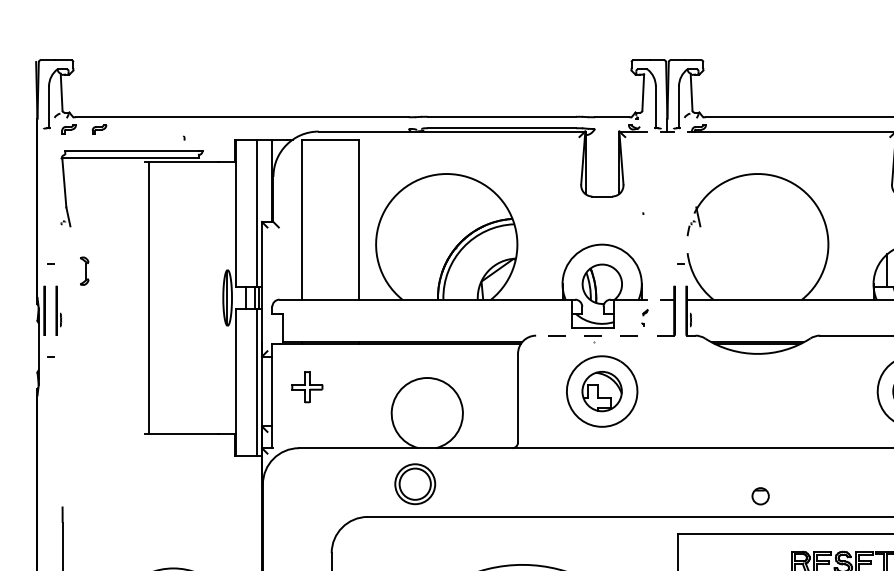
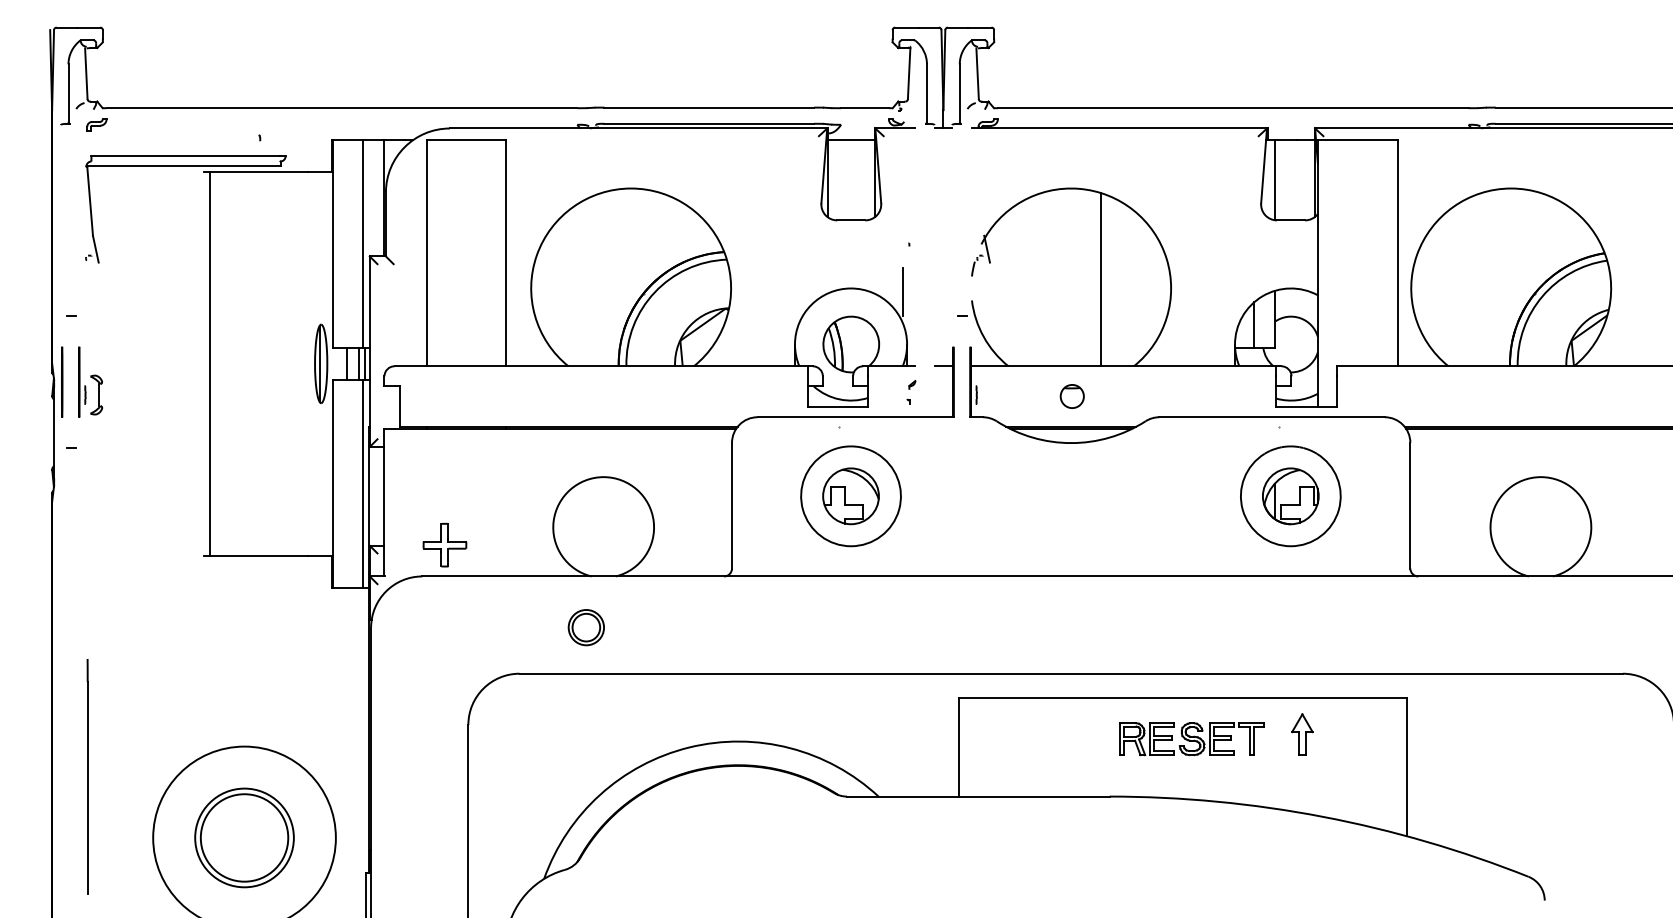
part: (99, 128) -> (139, 124), removed
line: (602, 139) -> (851, 139), added
line: (778, 238) -> (1100, 279), added
line: (638, 246) -> (902, 291), added
part: (84, 270) -> (96, 394), moved
line: (605, 335) -> (855, 417), dashed -> solid
part: (307, 386) -> (444, 544), moved
part: (414, 484) -> (585, 627), size x0.62
part: (760, 496) -> (1071, 396), moved

